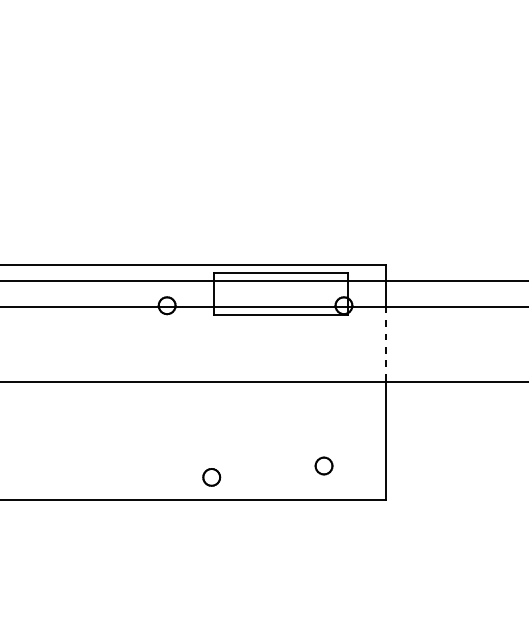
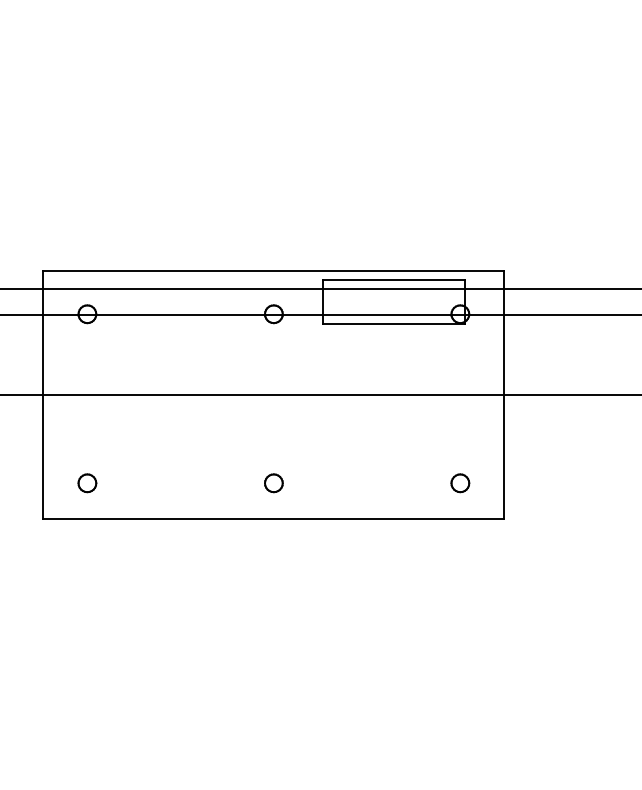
line: (385, 344) -> (504, 355), dashed -> solid
part: (324, 466) -> (460, 483), moved
part: (211, 477) -> (273, 483), moved

